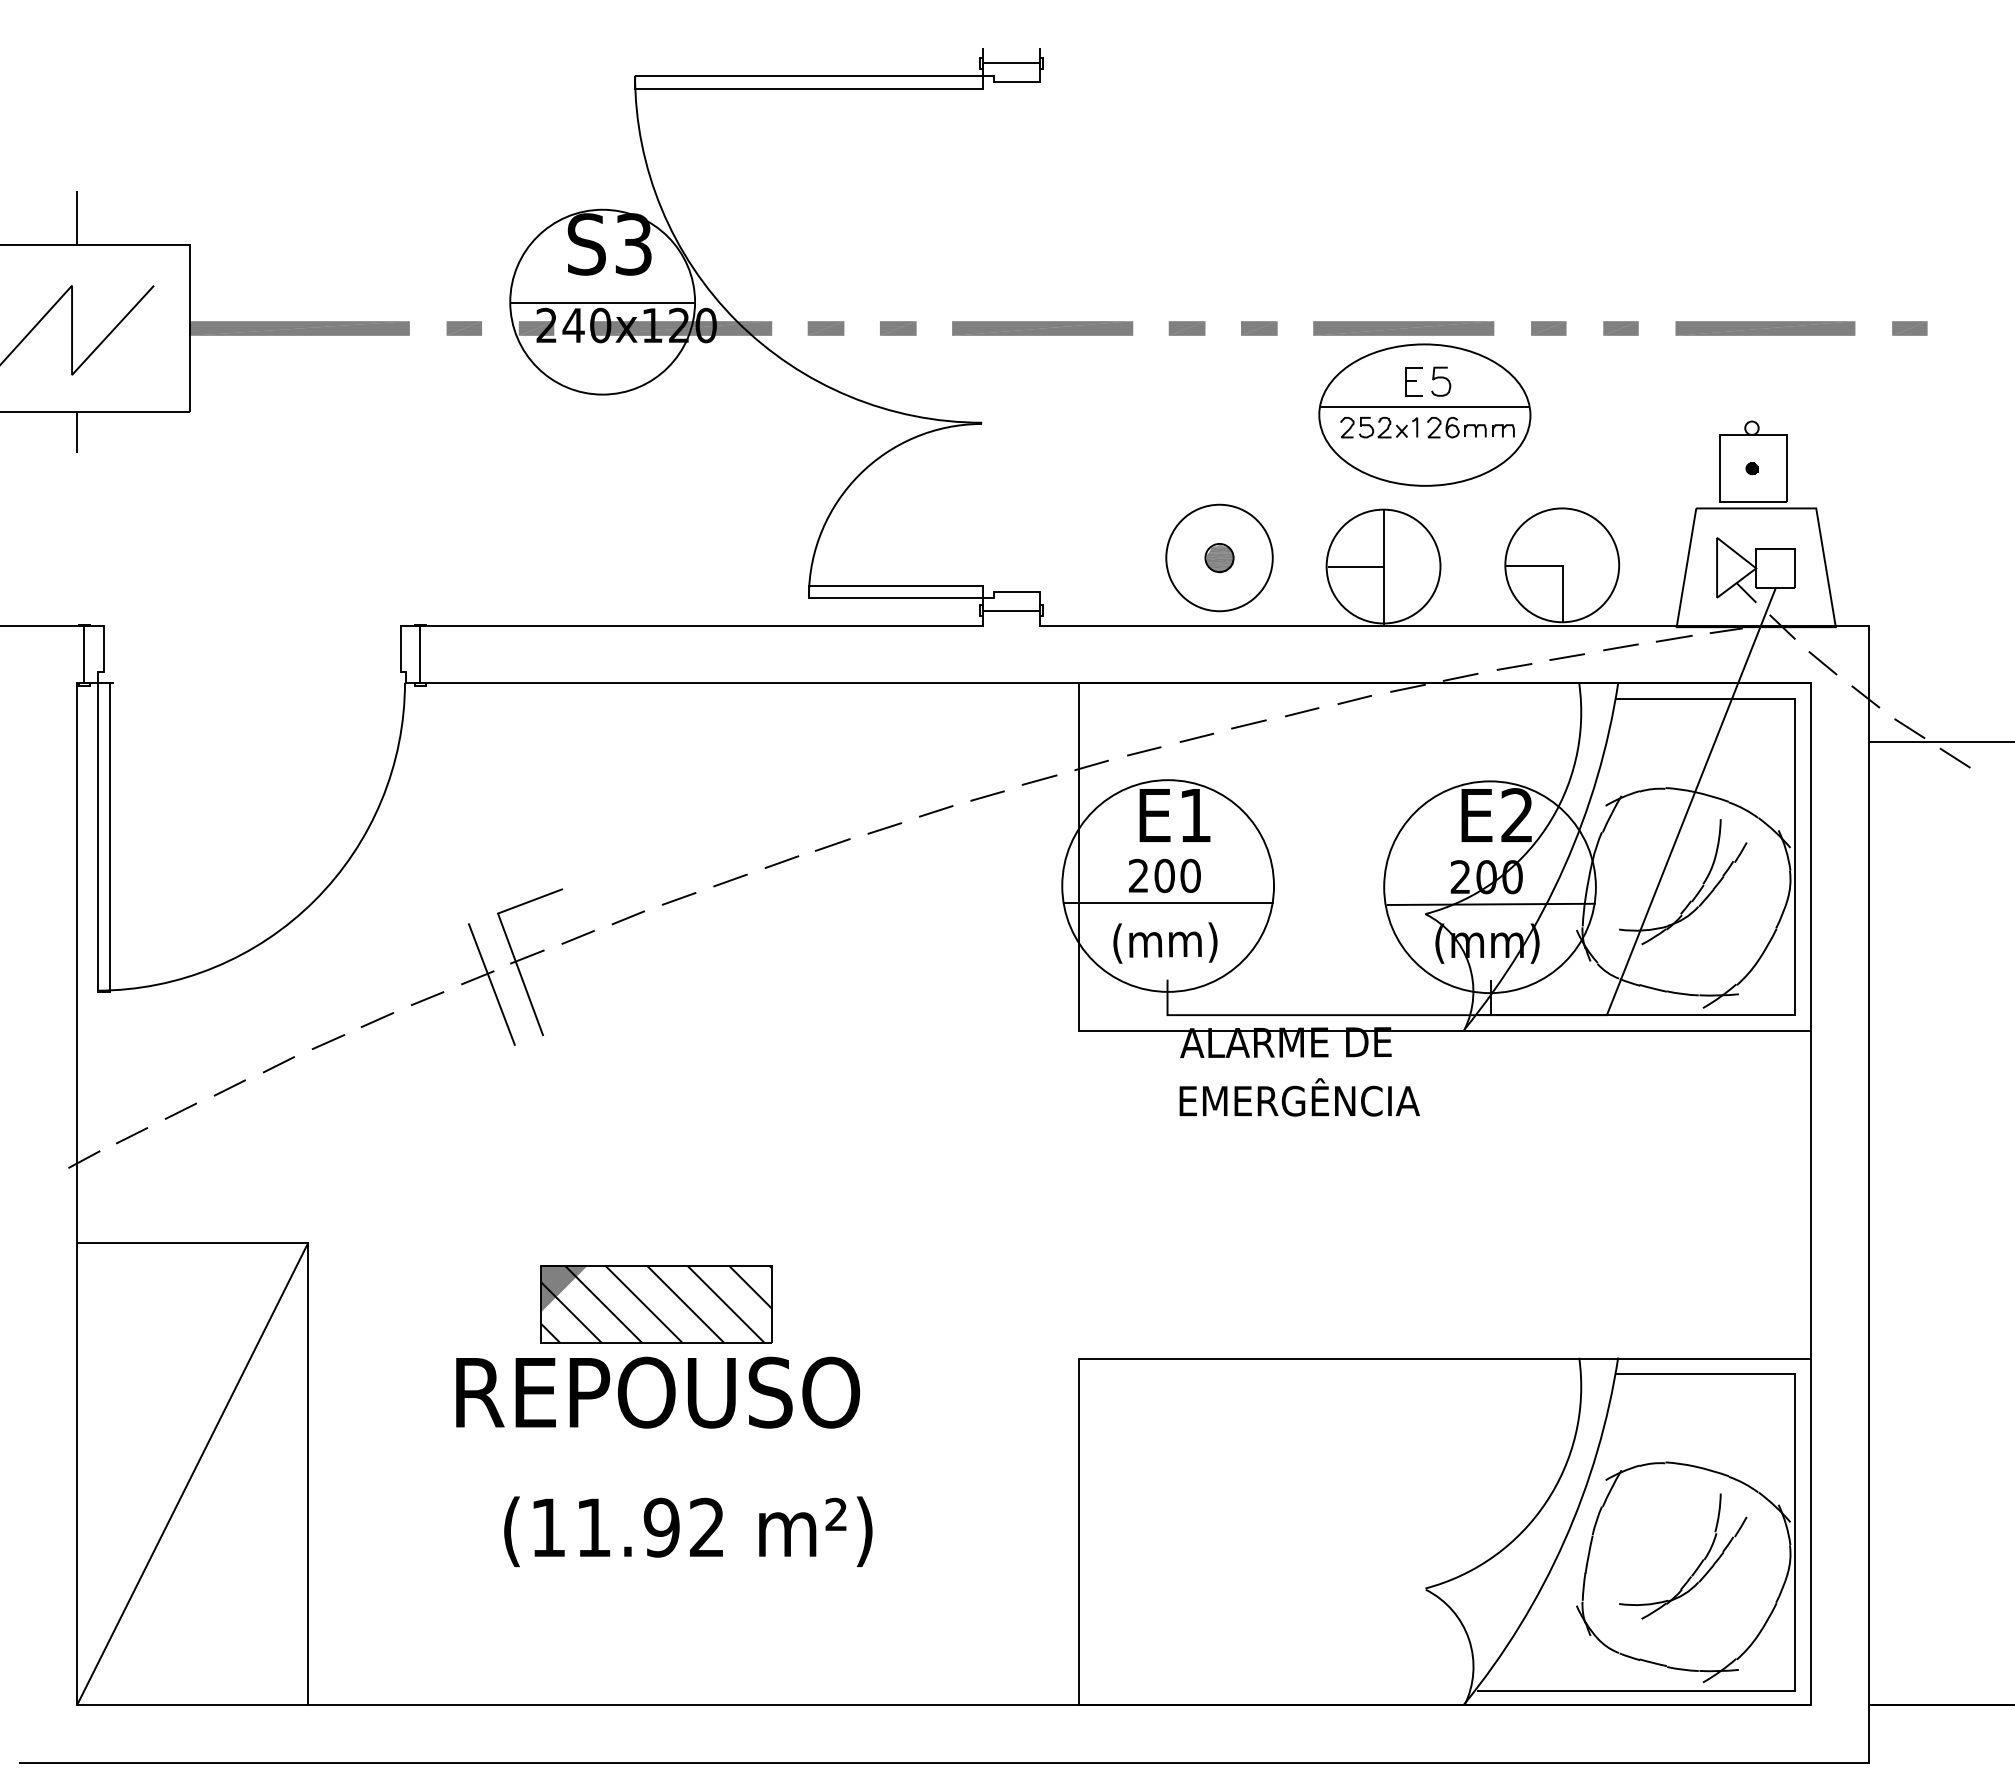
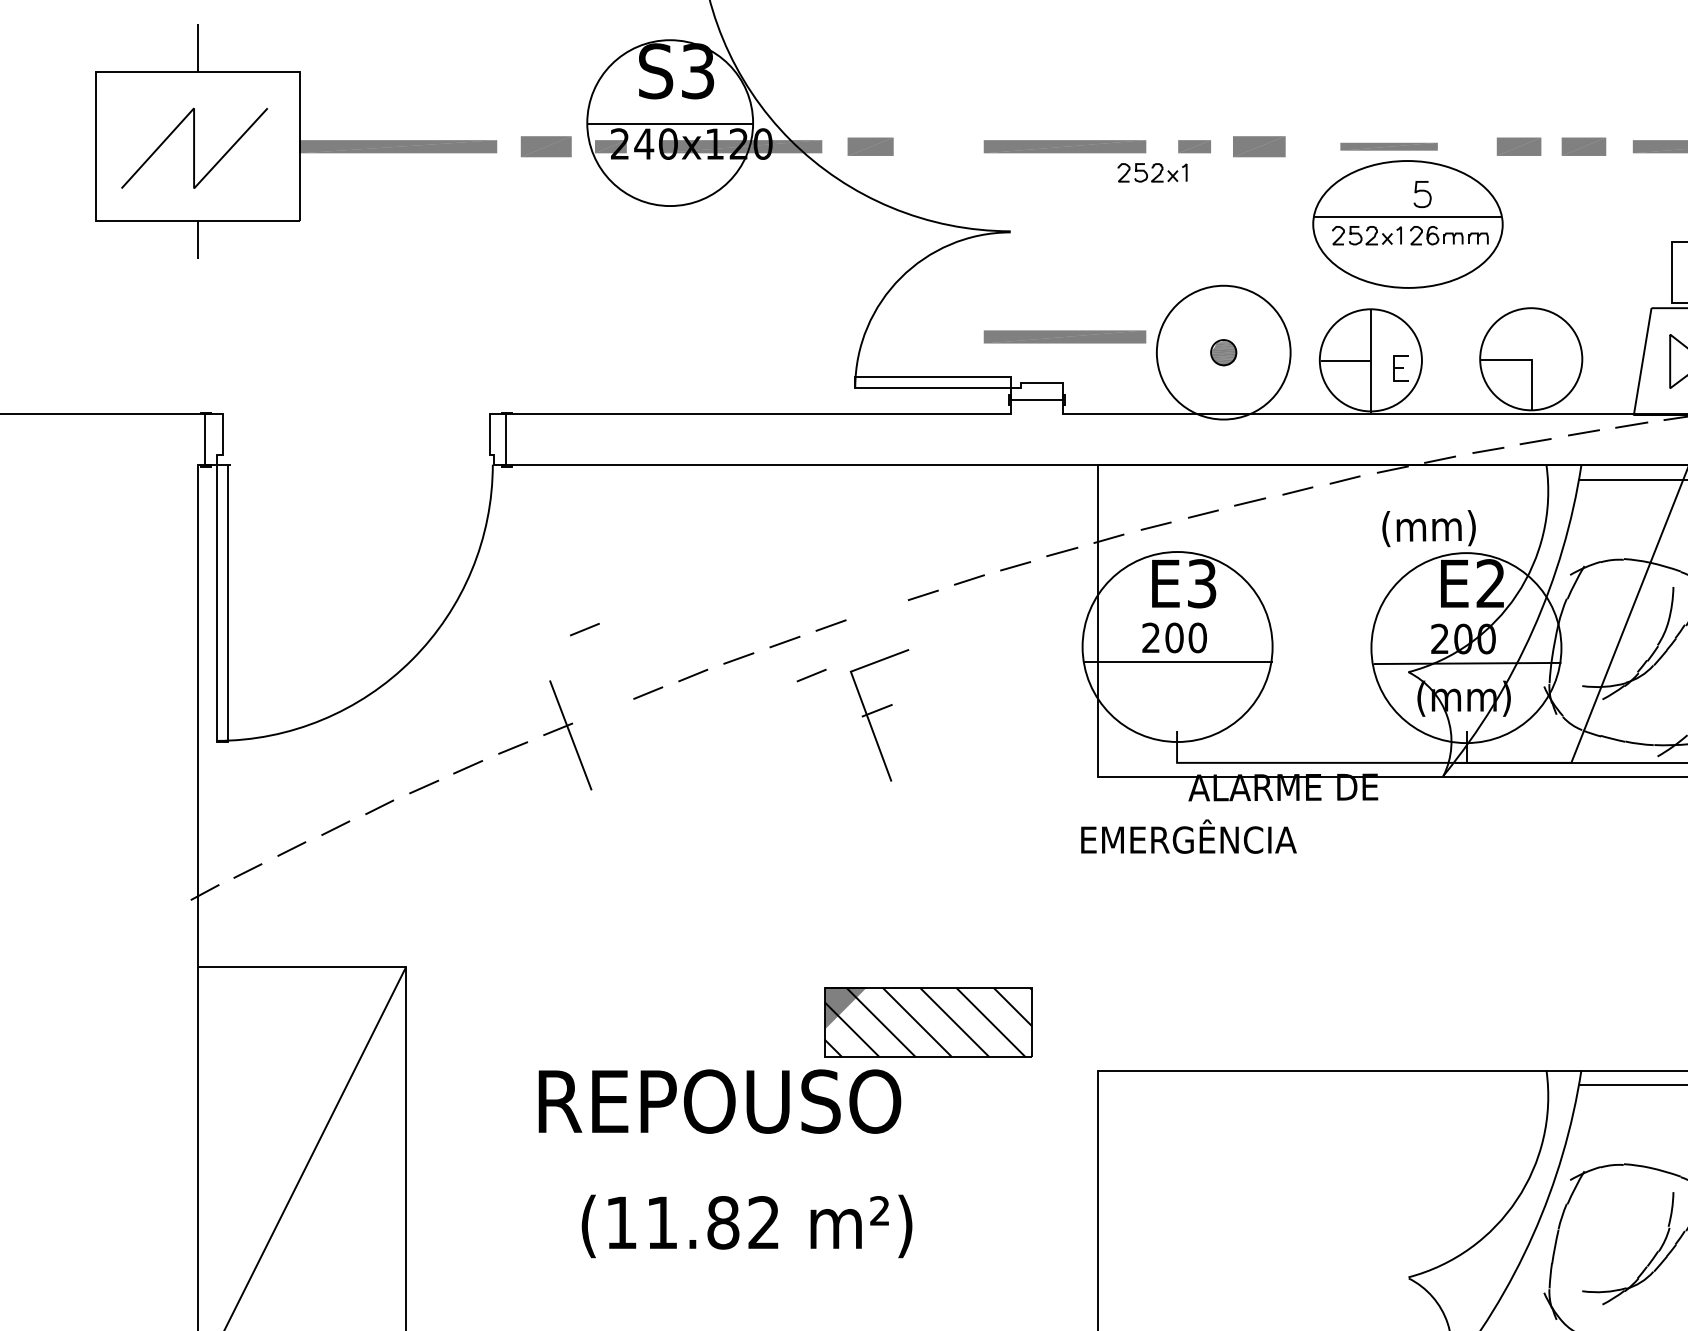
part: (463, 328) -> (545, 146), size x1.6
part: (825, 328) -> (870, 146), size x1.4
part: (898, 328) -> (935, 146), removed
part: (1259, 328) -> (1259, 146), size x1.6
part: (1403, 328) -> (1388, 146), size x0.6
part: (1548, 328) -> (1518, 146), size x1.4
part: (1620, 328) -> (1583, 146), size x1.4
part: (1140, 357) -> (1152, 172), added
part: (1413, 381) -> (1400, 368), moved
part: (1042, 540) -> (1064, 336), added
circle: (1219, 557) -> (1223, 352), size x1.4
text: (1195, 815) -> (1202, 583), E1 -> E3
line: (832, 844) -> (876, 609), removed
line: (507, 866) -> (584, 629), added
line: (759, 917) -> (810, 675), added
text: (1165, 942) -> (1429, 528), moved
part: (529, 962) -> (879, 715), moved
text: (1299, 1097) -> (1188, 836), moved
part: (656, 1304) -> (928, 1022), moved
text: (661, 1527) -> (722, 1222), (11.92 -> (11.82

